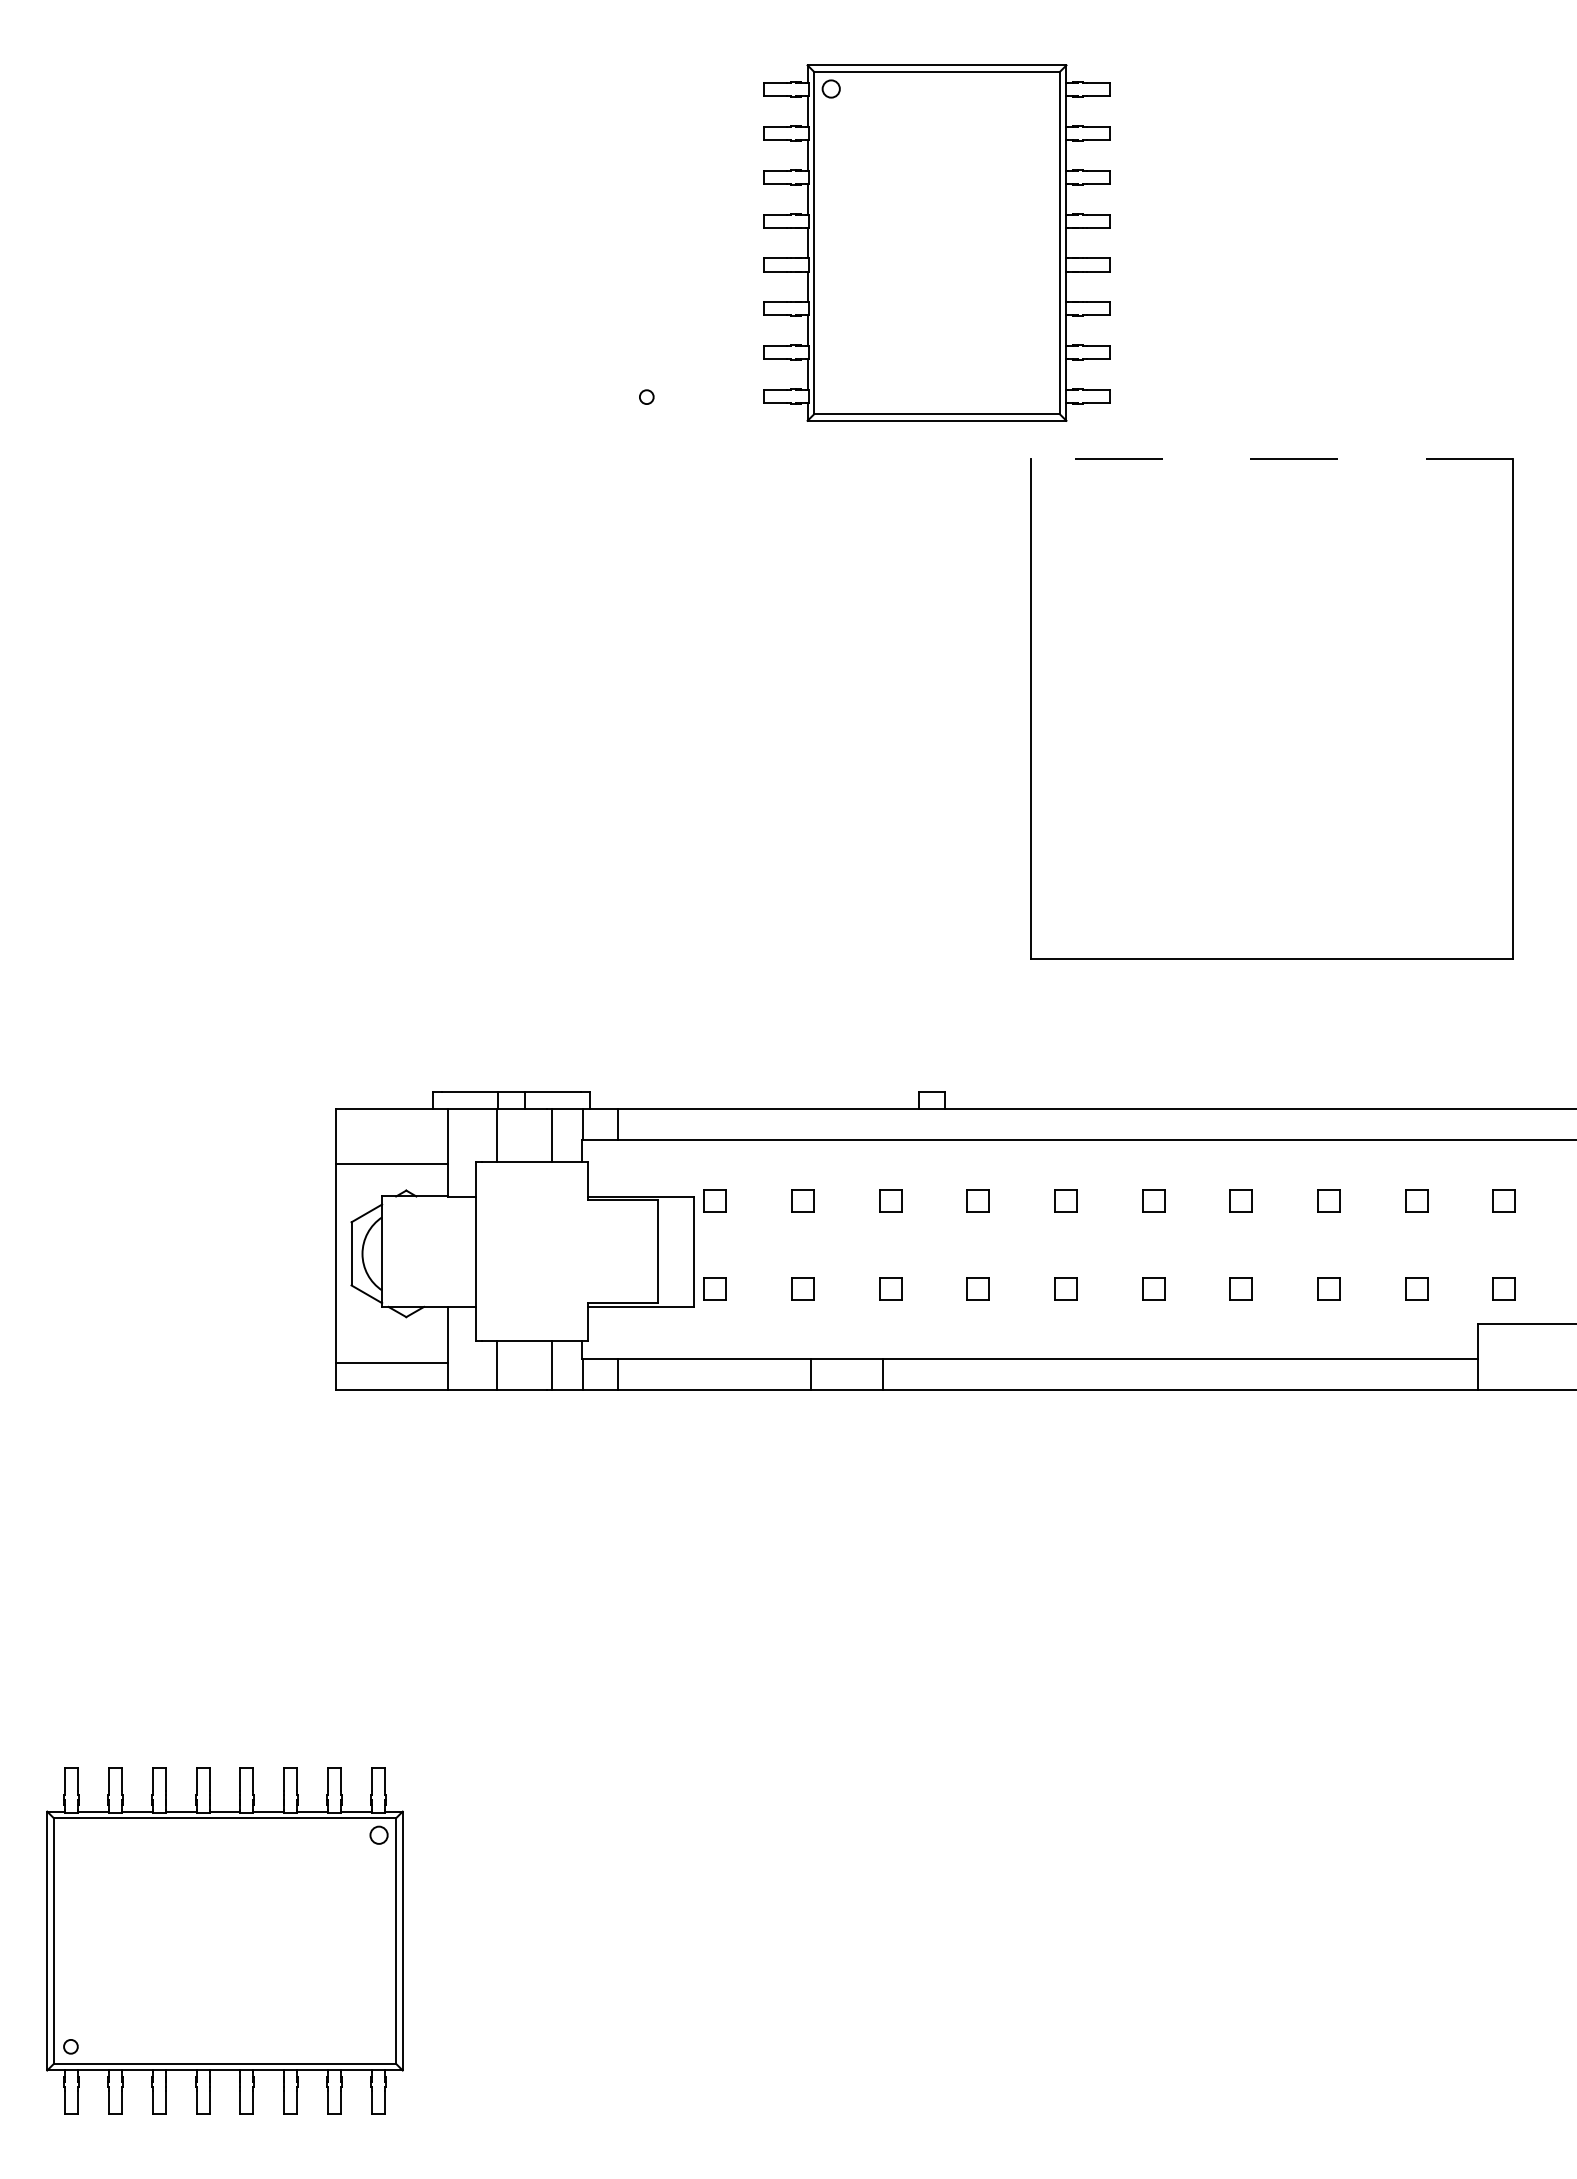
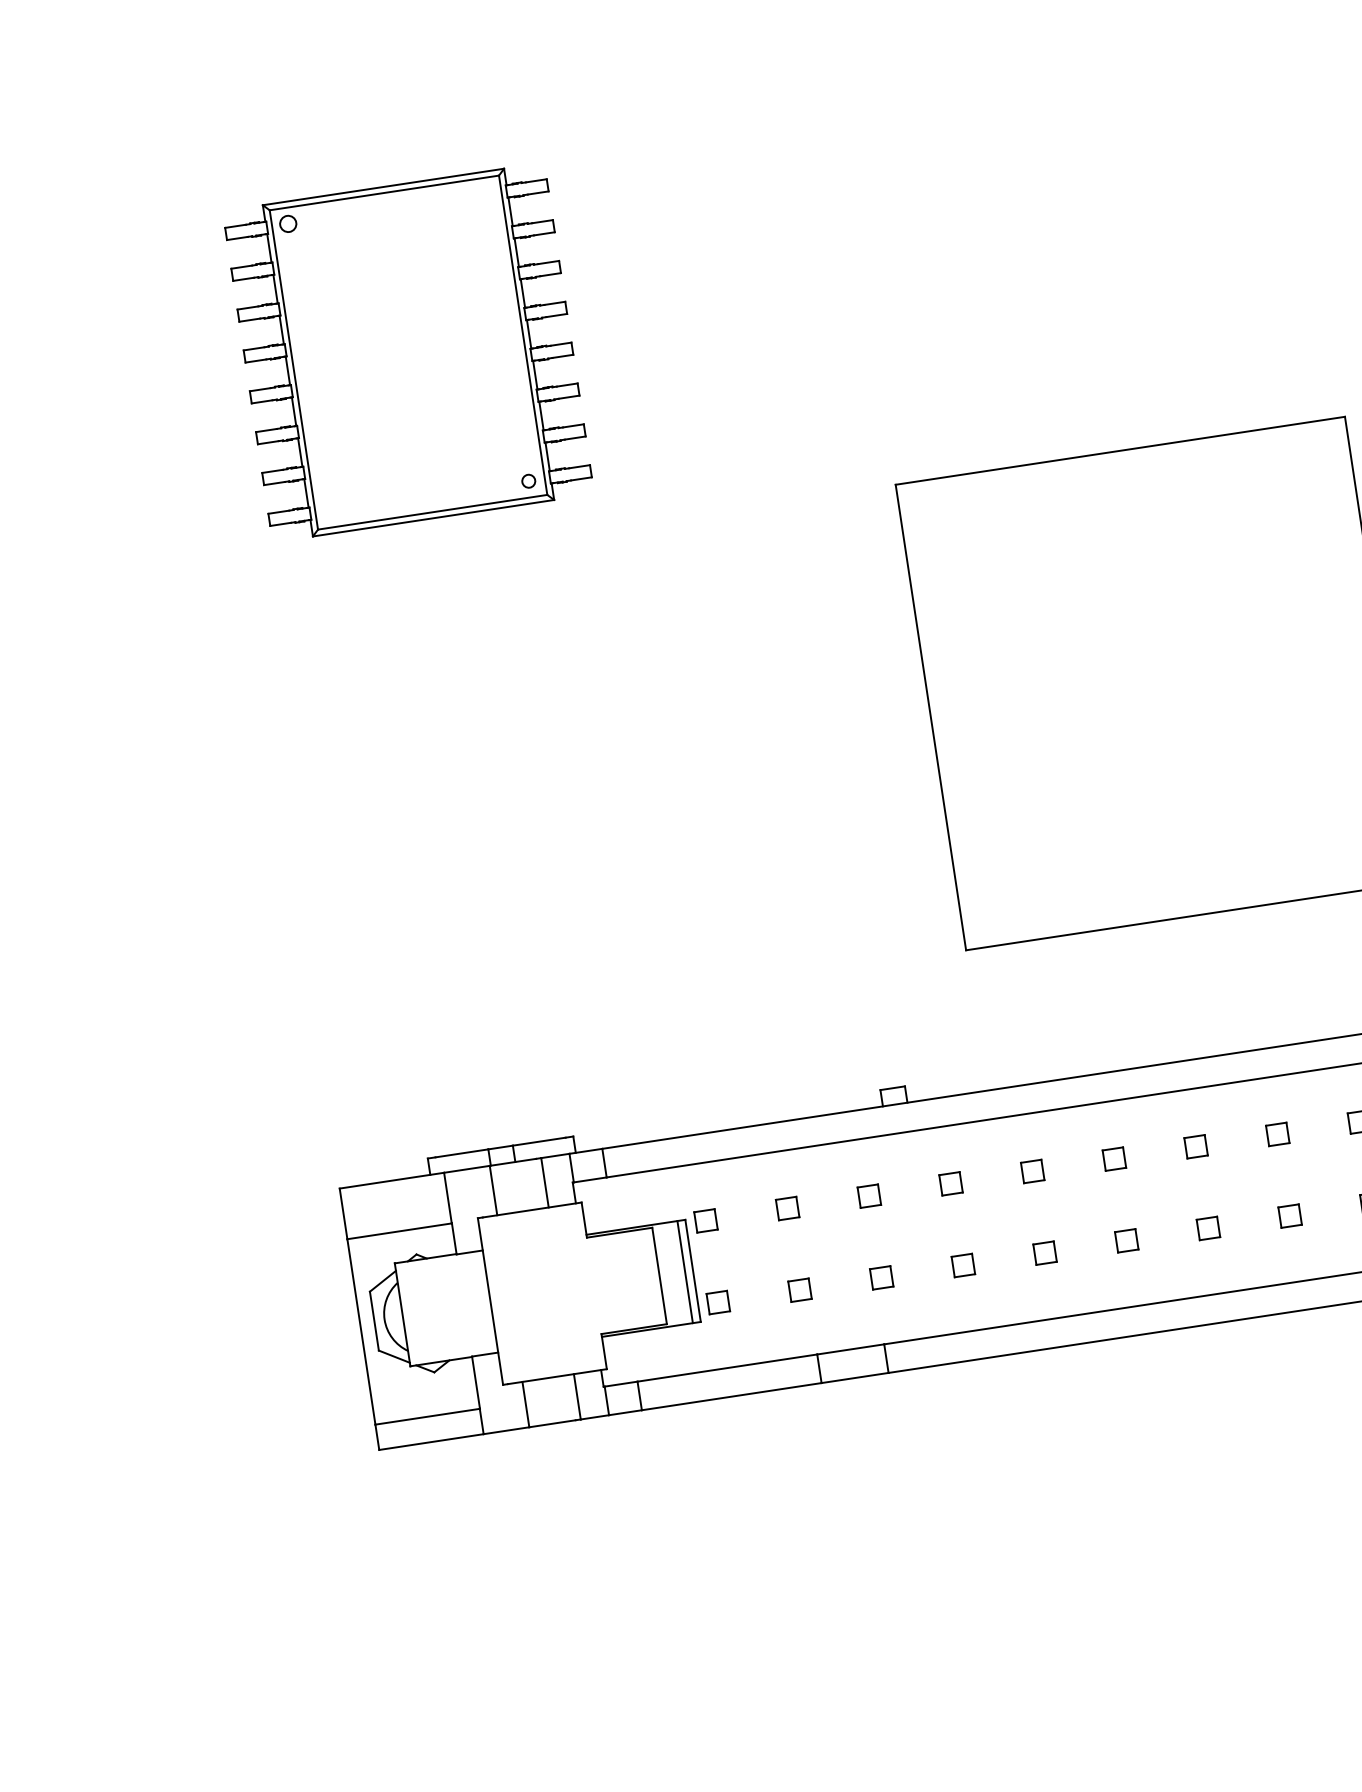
part: (936, 242) -> (407, 352), moved
line: (1271, 459) -> (1119, 451), dashed -> solid
line: (685, 1251) -> (685, 1271), added

